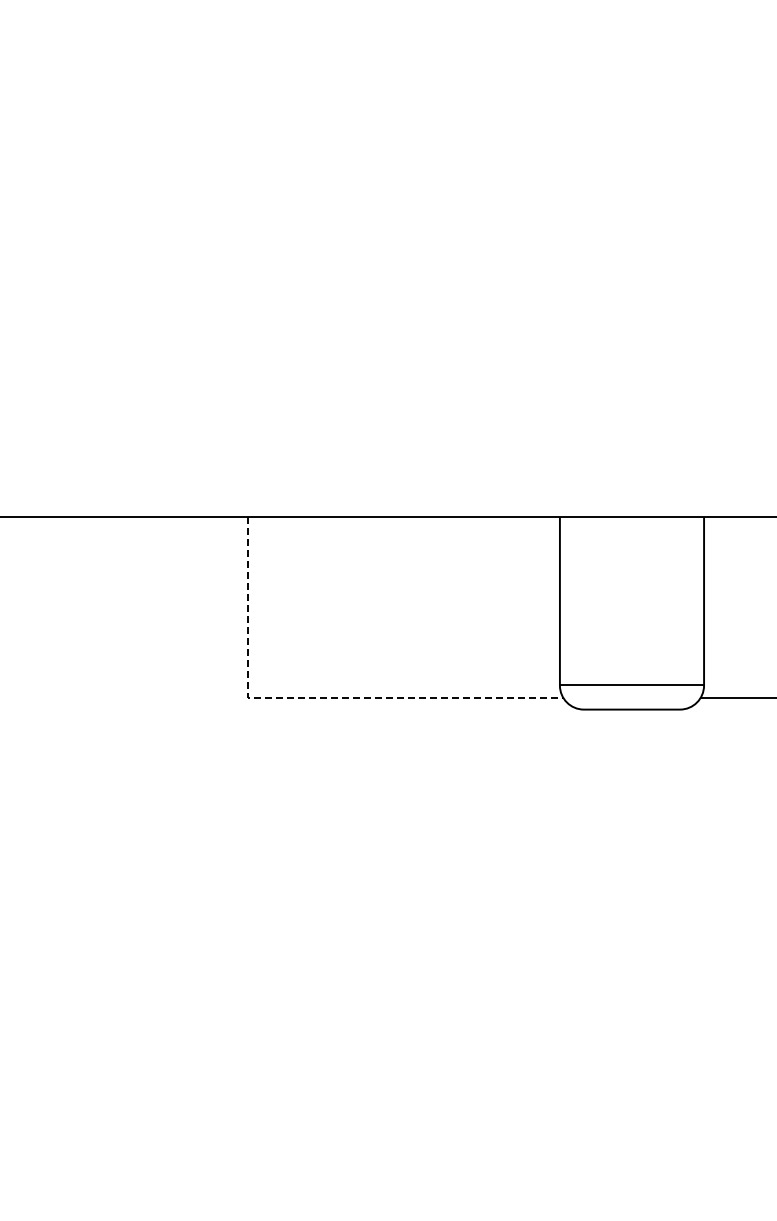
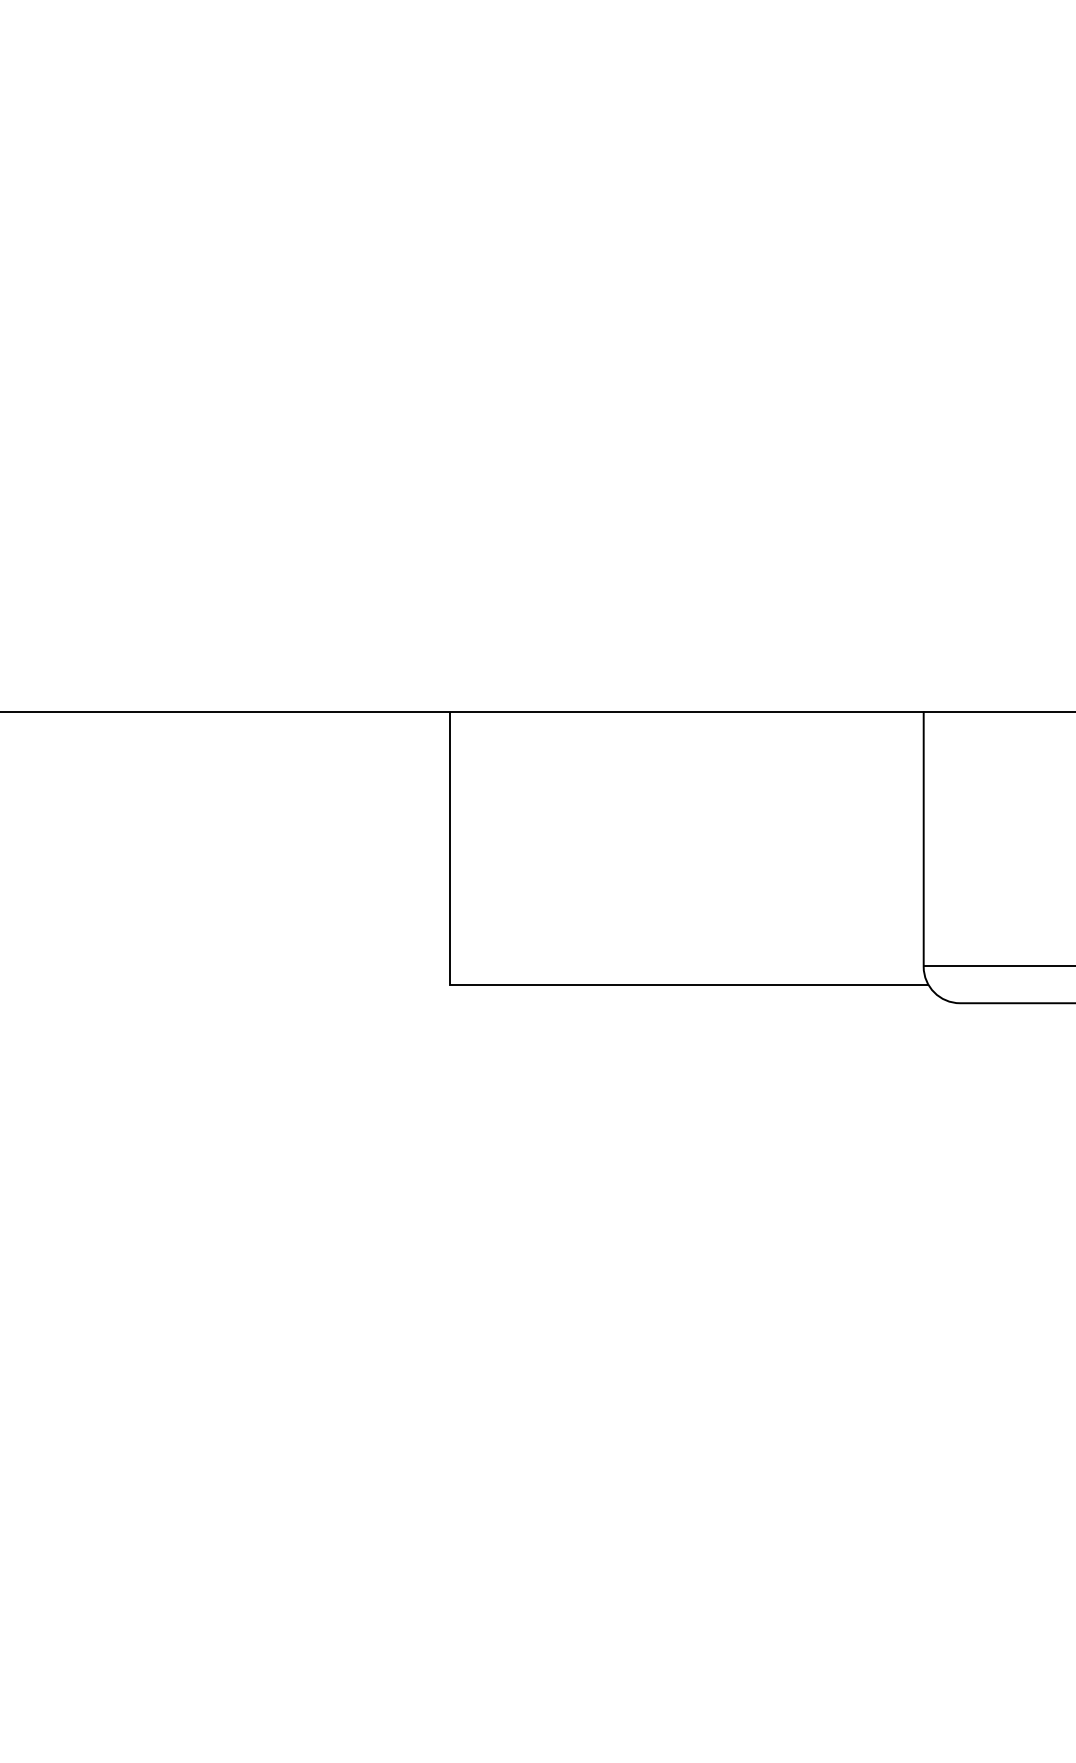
line: (314, 697) -> (551, 984), dashed -> solid

